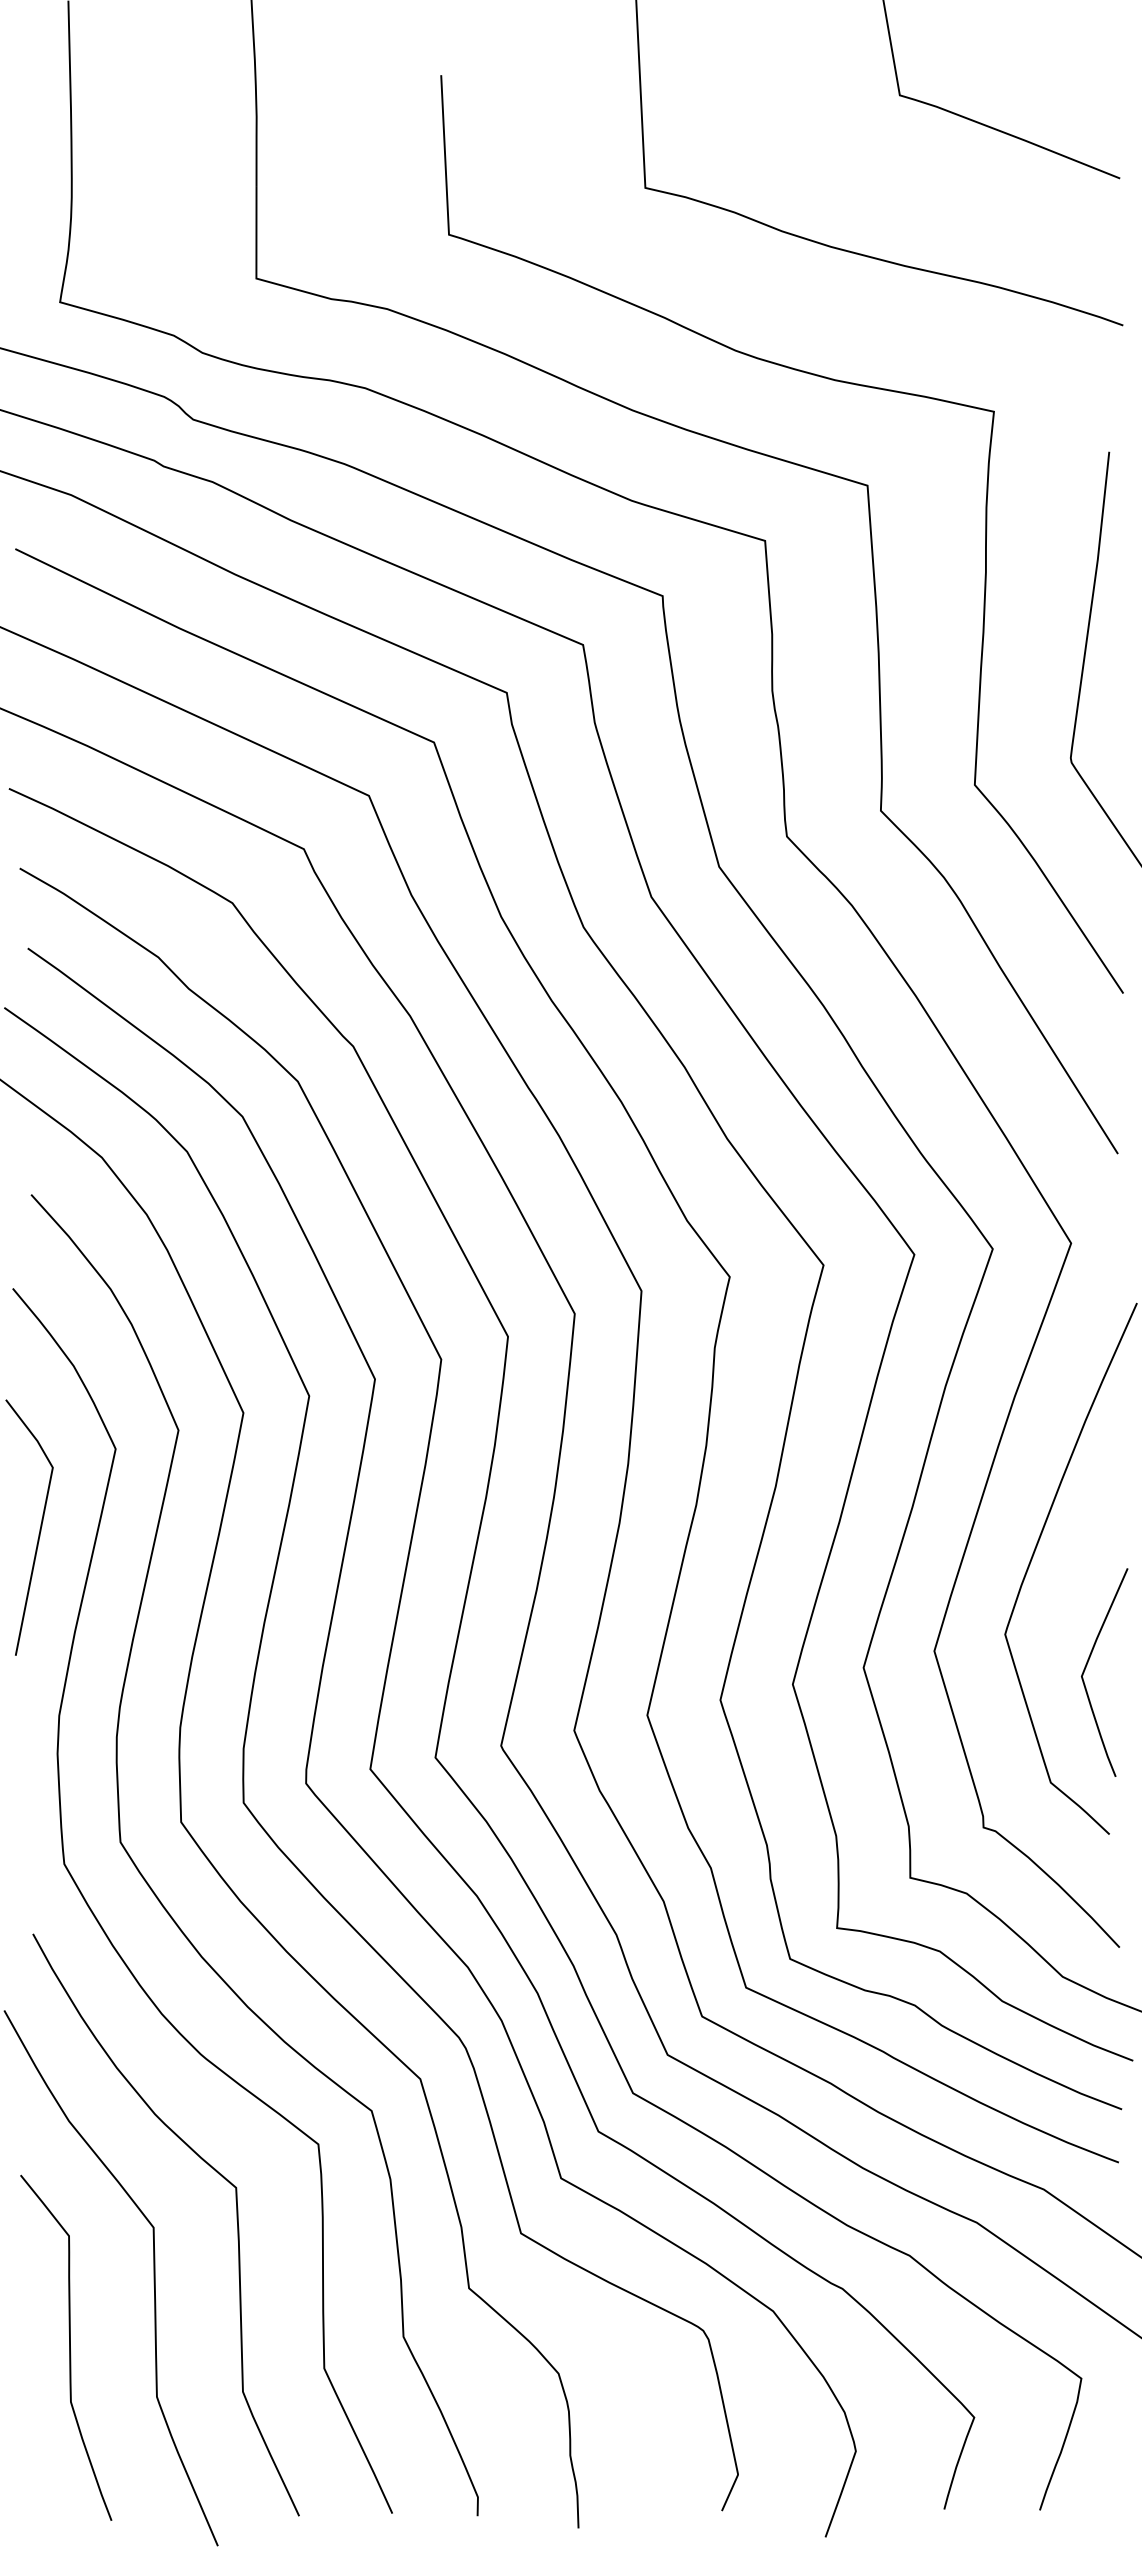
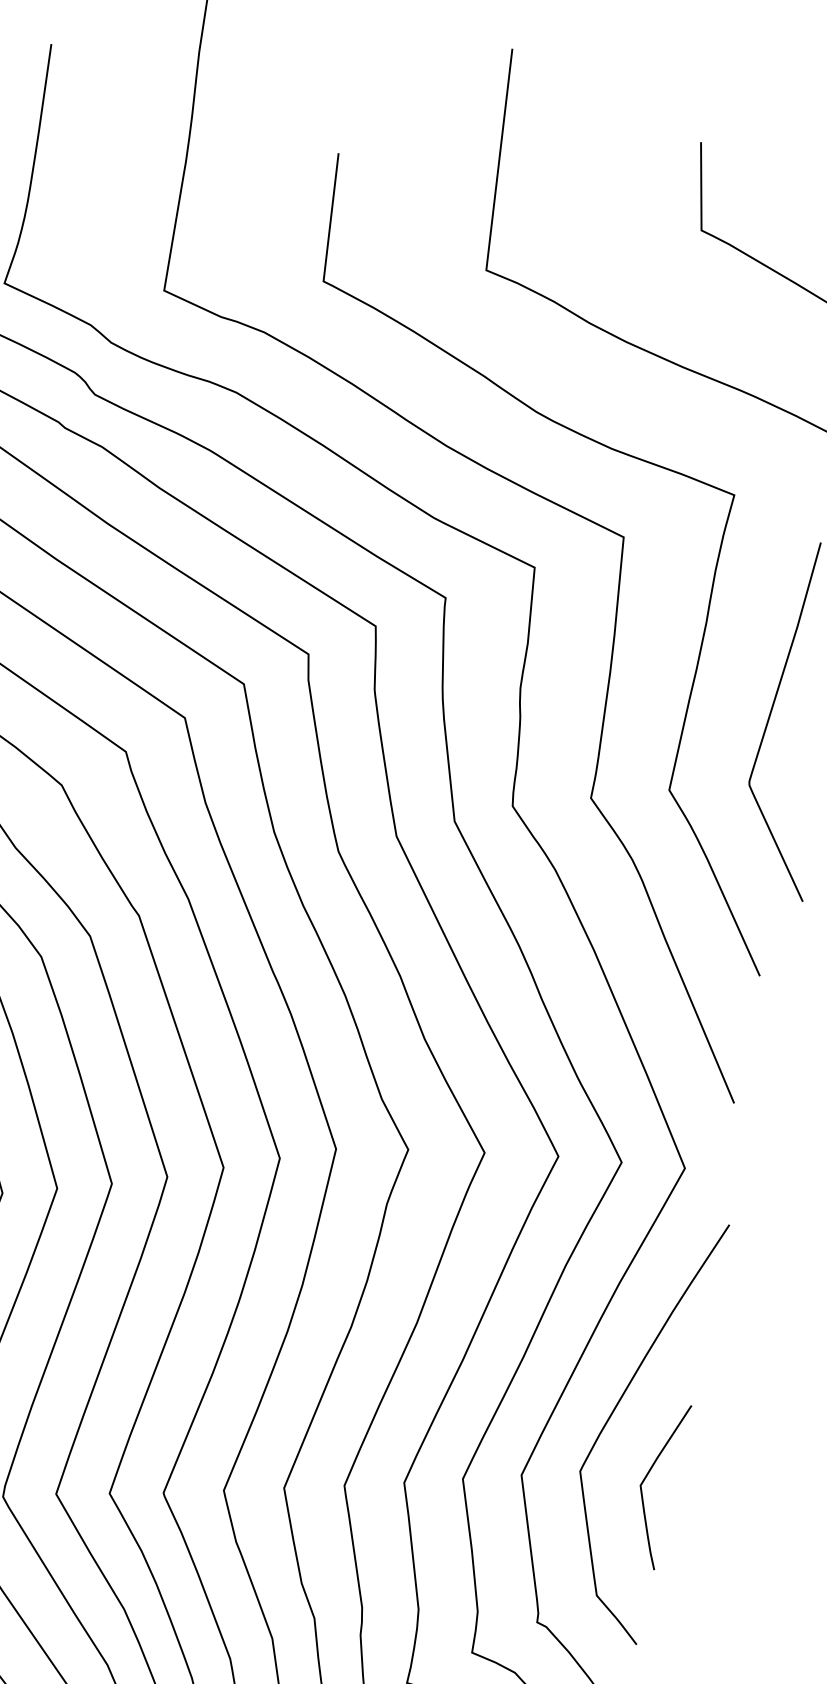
curve: (1087, 1665) -> (646, 1477), moved

